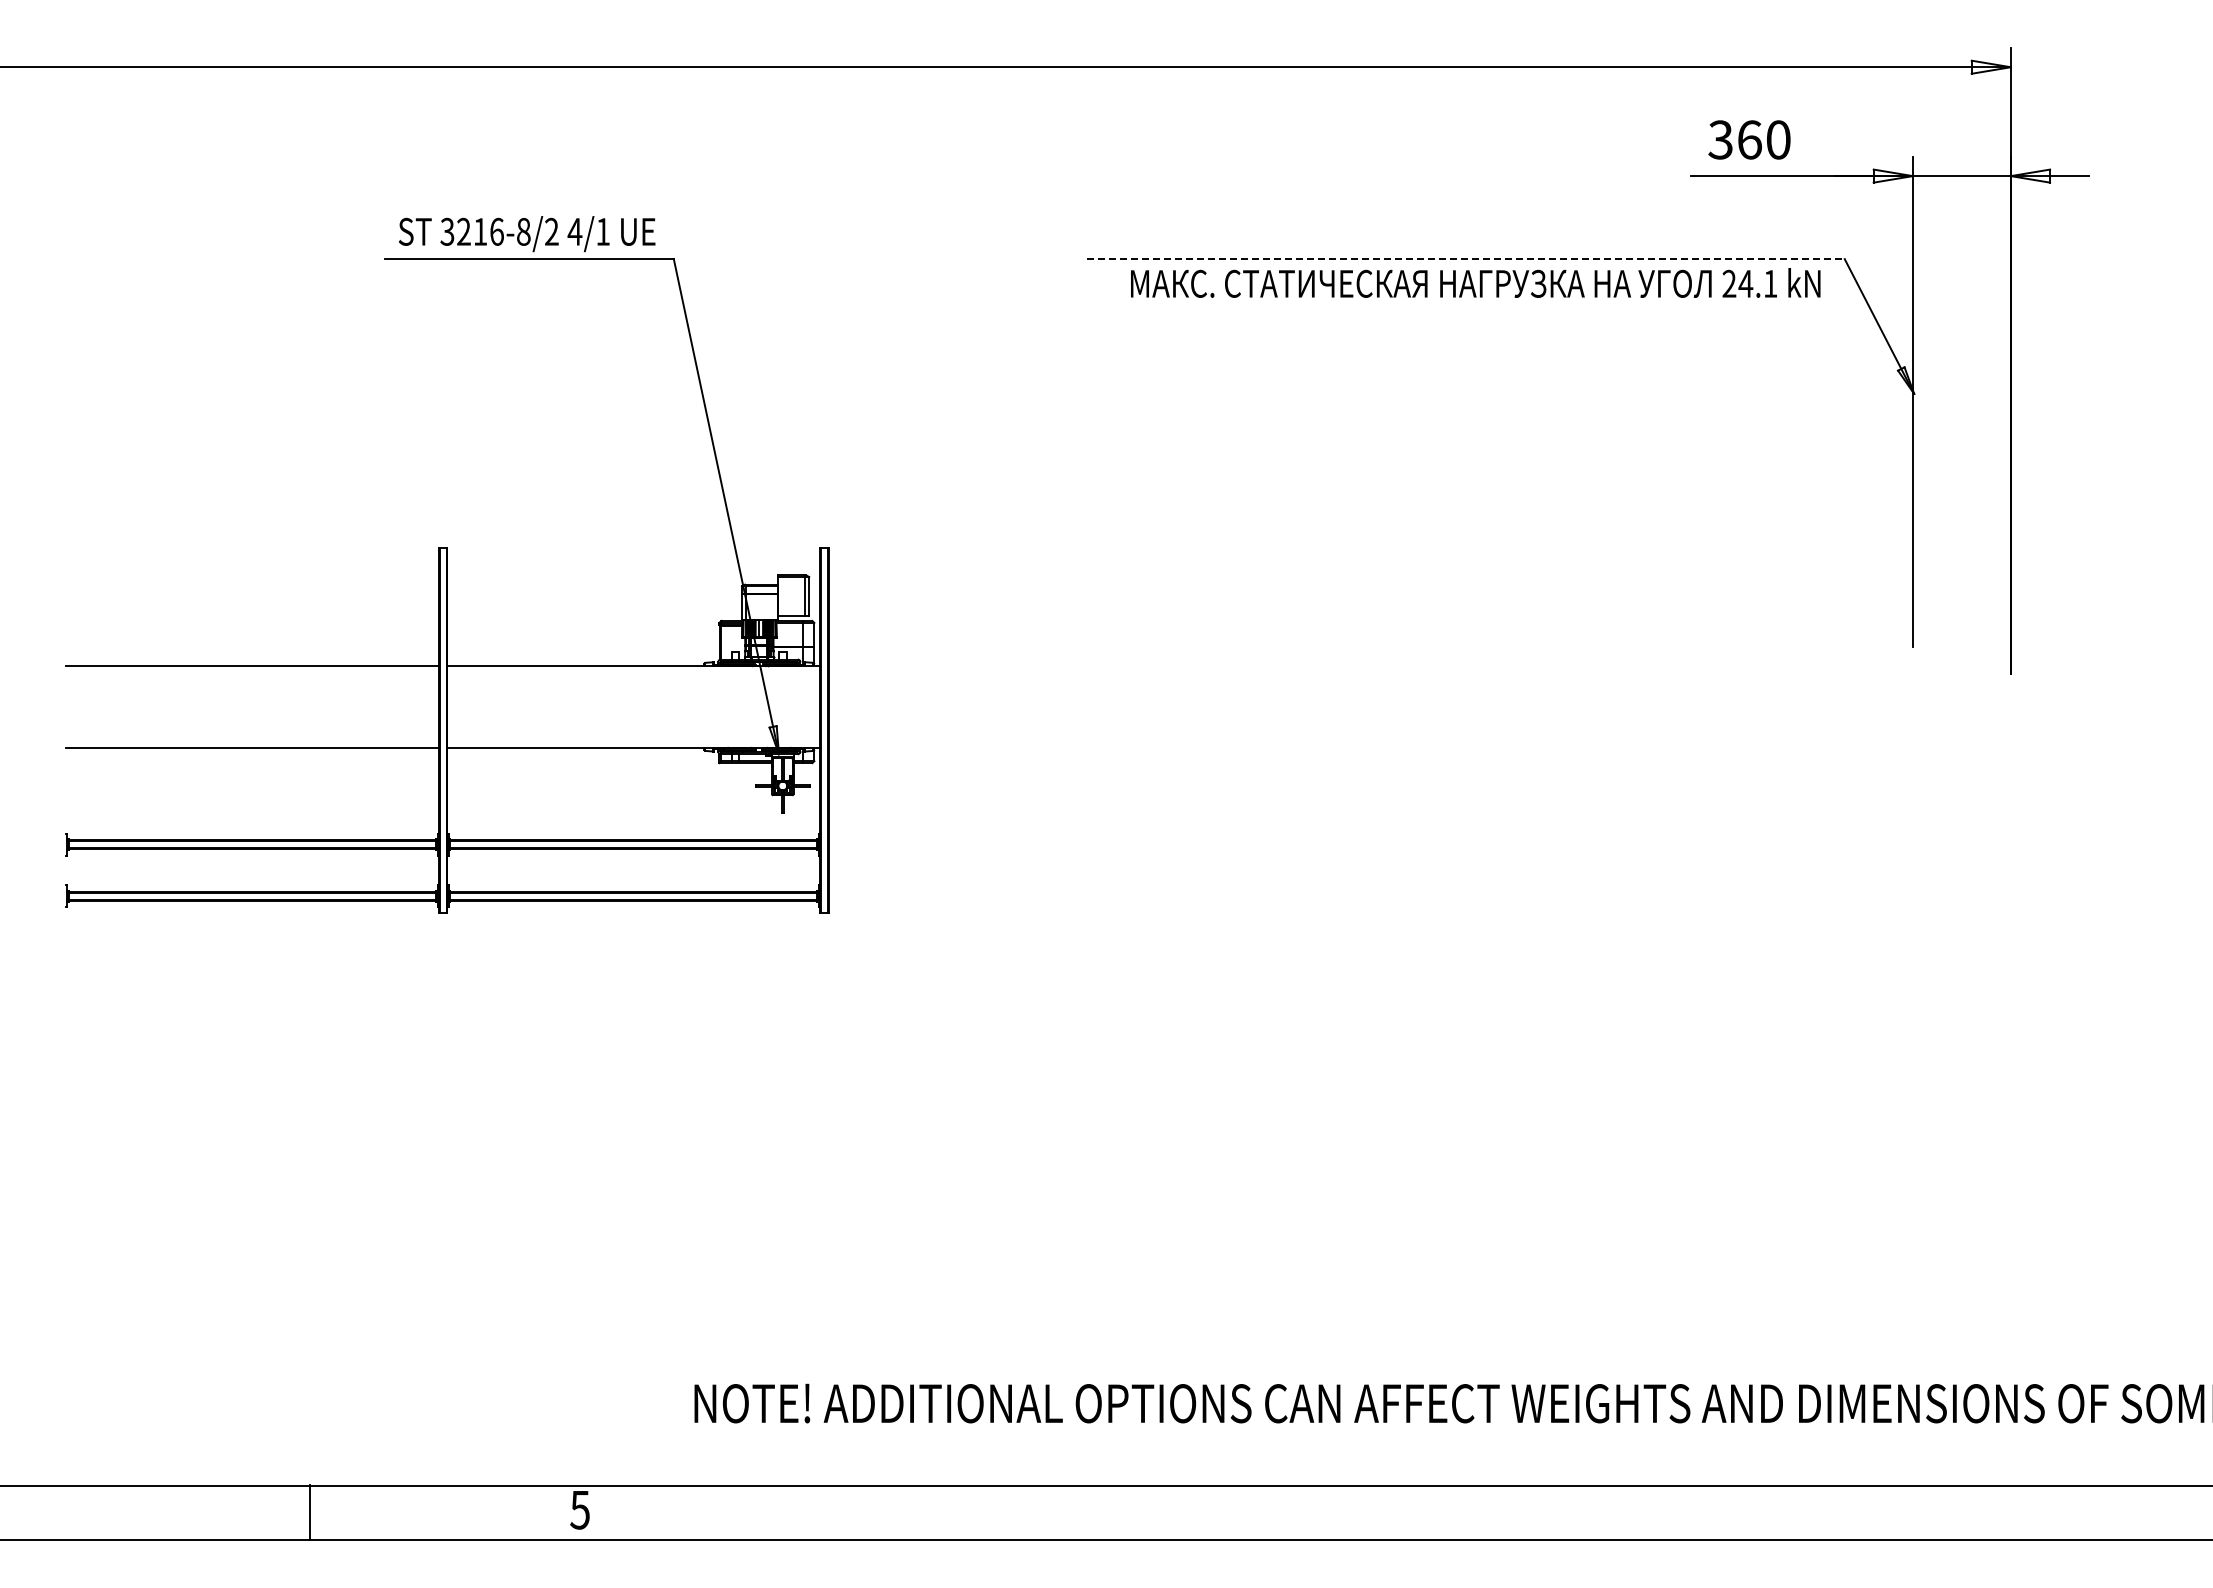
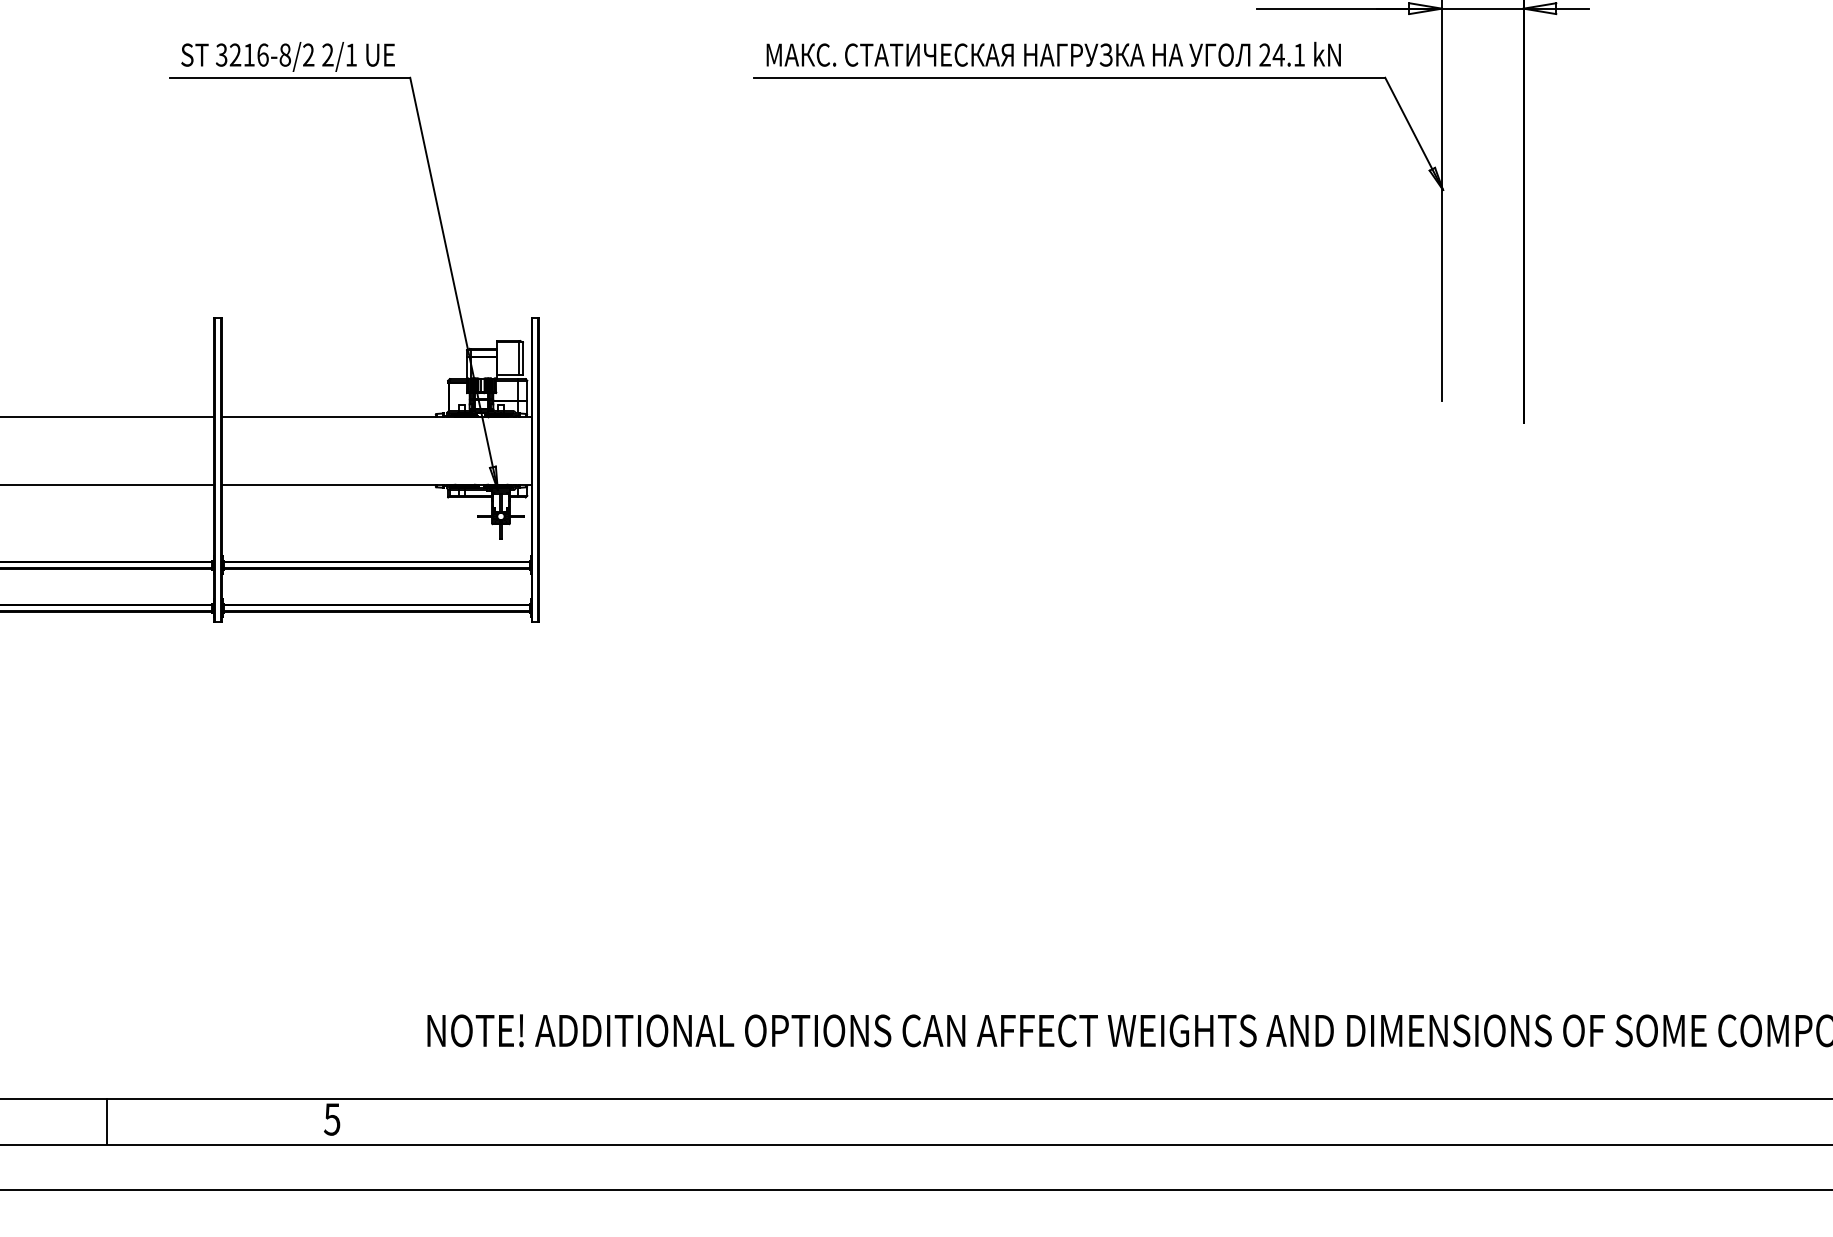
text: (574, 231) -> (327, 54), 4/1 -> 2/1
line: (1466, 259) -> (1070, 78), dashed -> solid
text: (1475, 282) -> (1053, 53), moved

